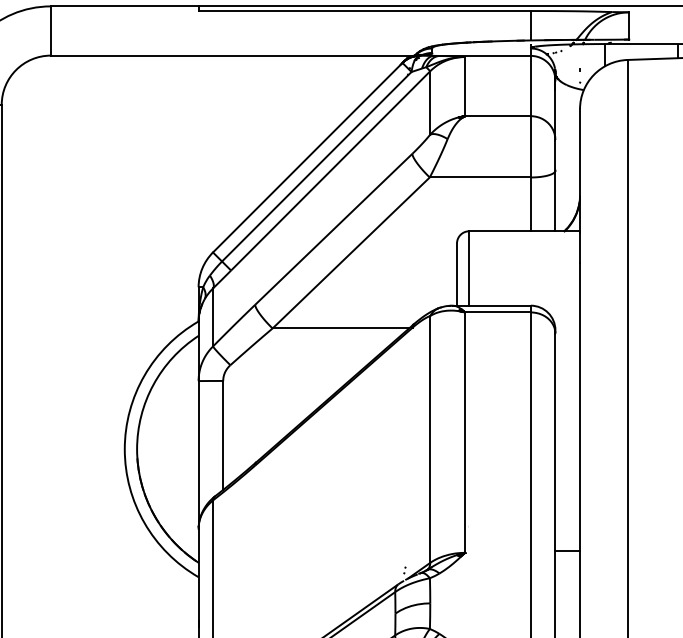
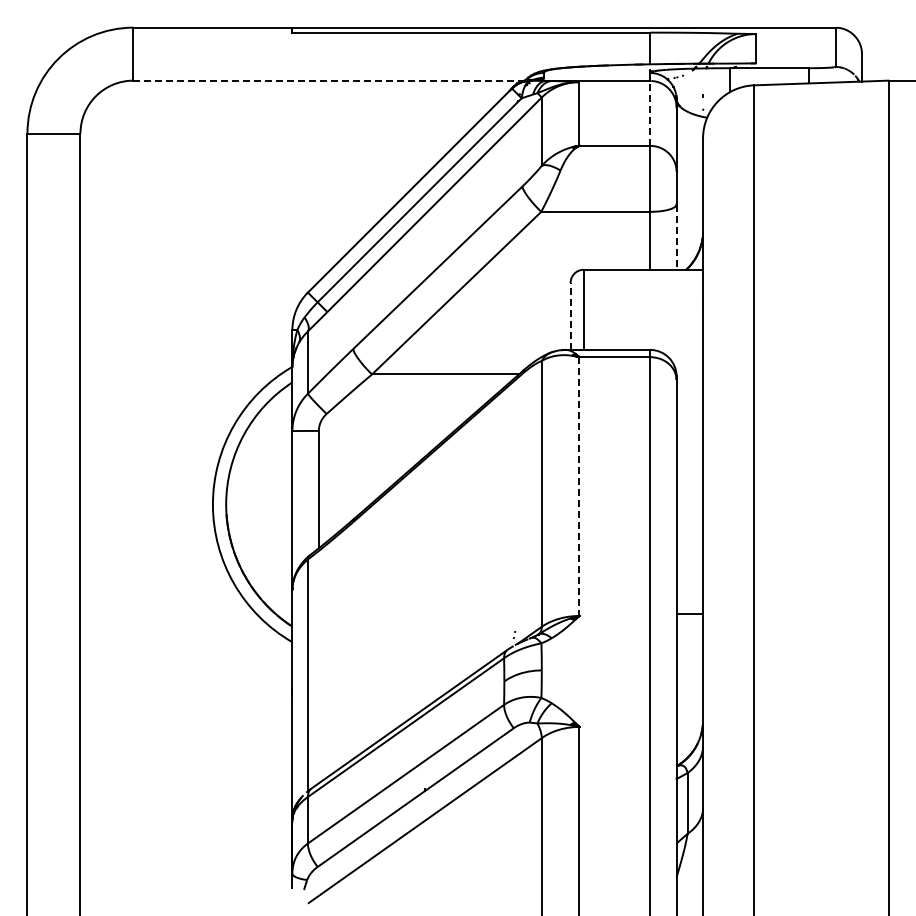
line: (233, 55) -> (329, 80), solid -> dashed
line: (531, 85) -> (650, 112), solid -> dashed
line: (555, 201) -> (676, 237), solid -> dashed
line: (456, 273) -> (570, 315), solid -> dashed
line: (465, 433) -> (579, 487), solid -> dashed

